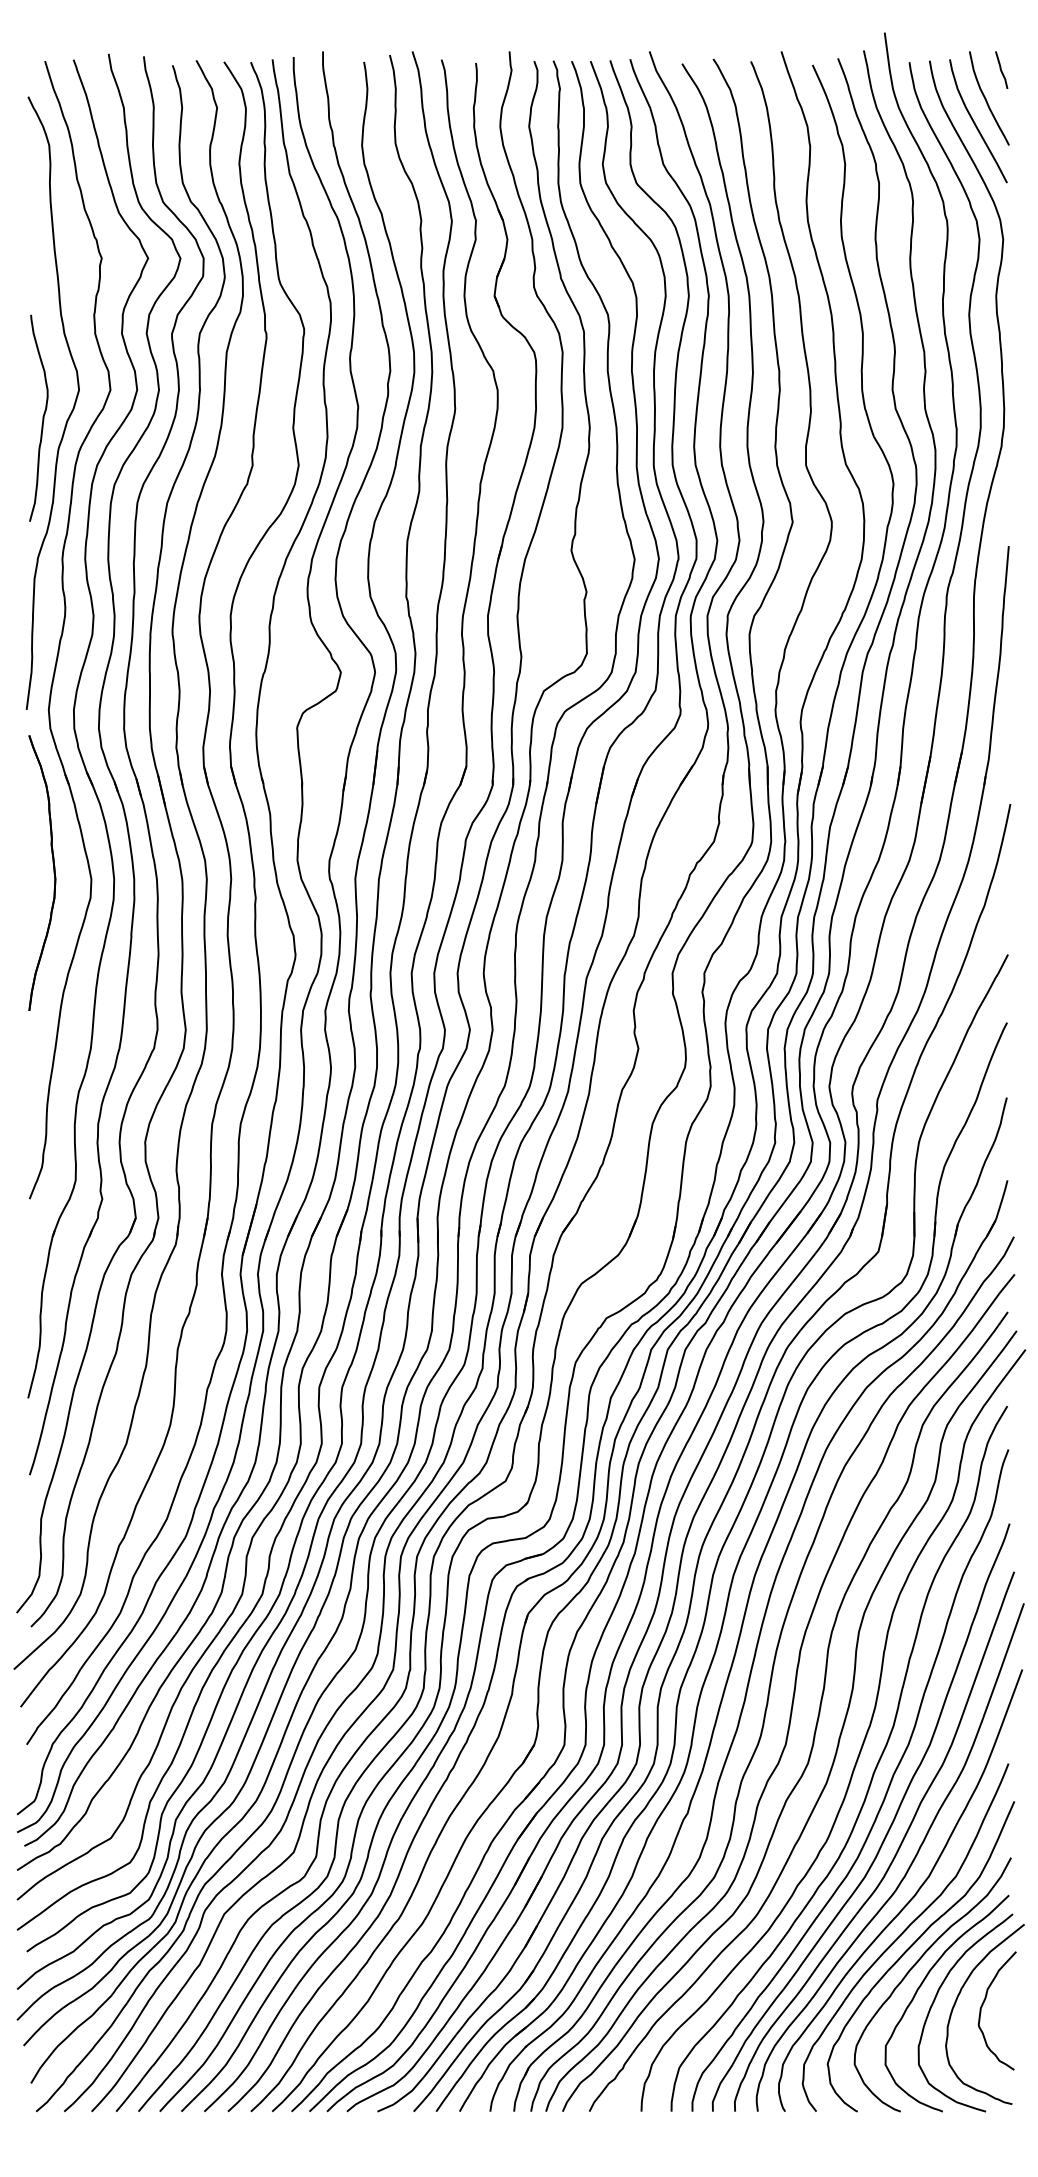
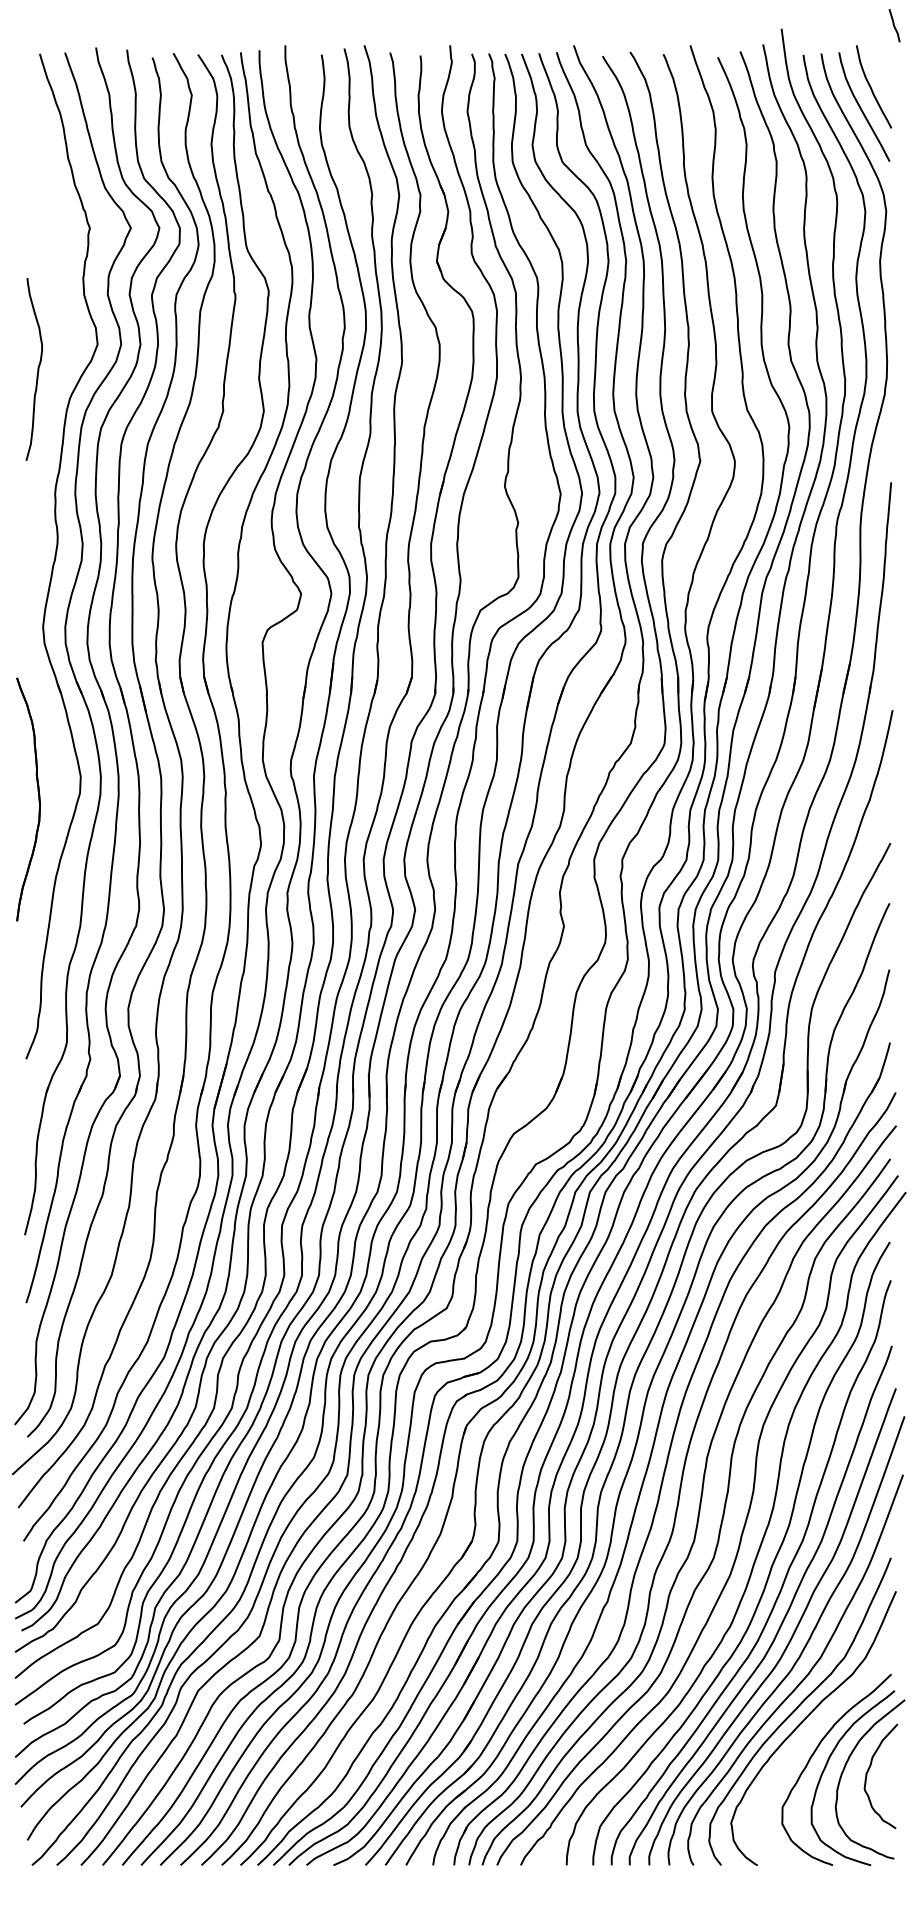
line: (1001, 69) -> (894, 25), moved
curve: (70, 412) -> (62, 364), removed
part: (53, 872) -> (38, 798), moved
curve: (911, 1970) -> (805, 1740), removed

